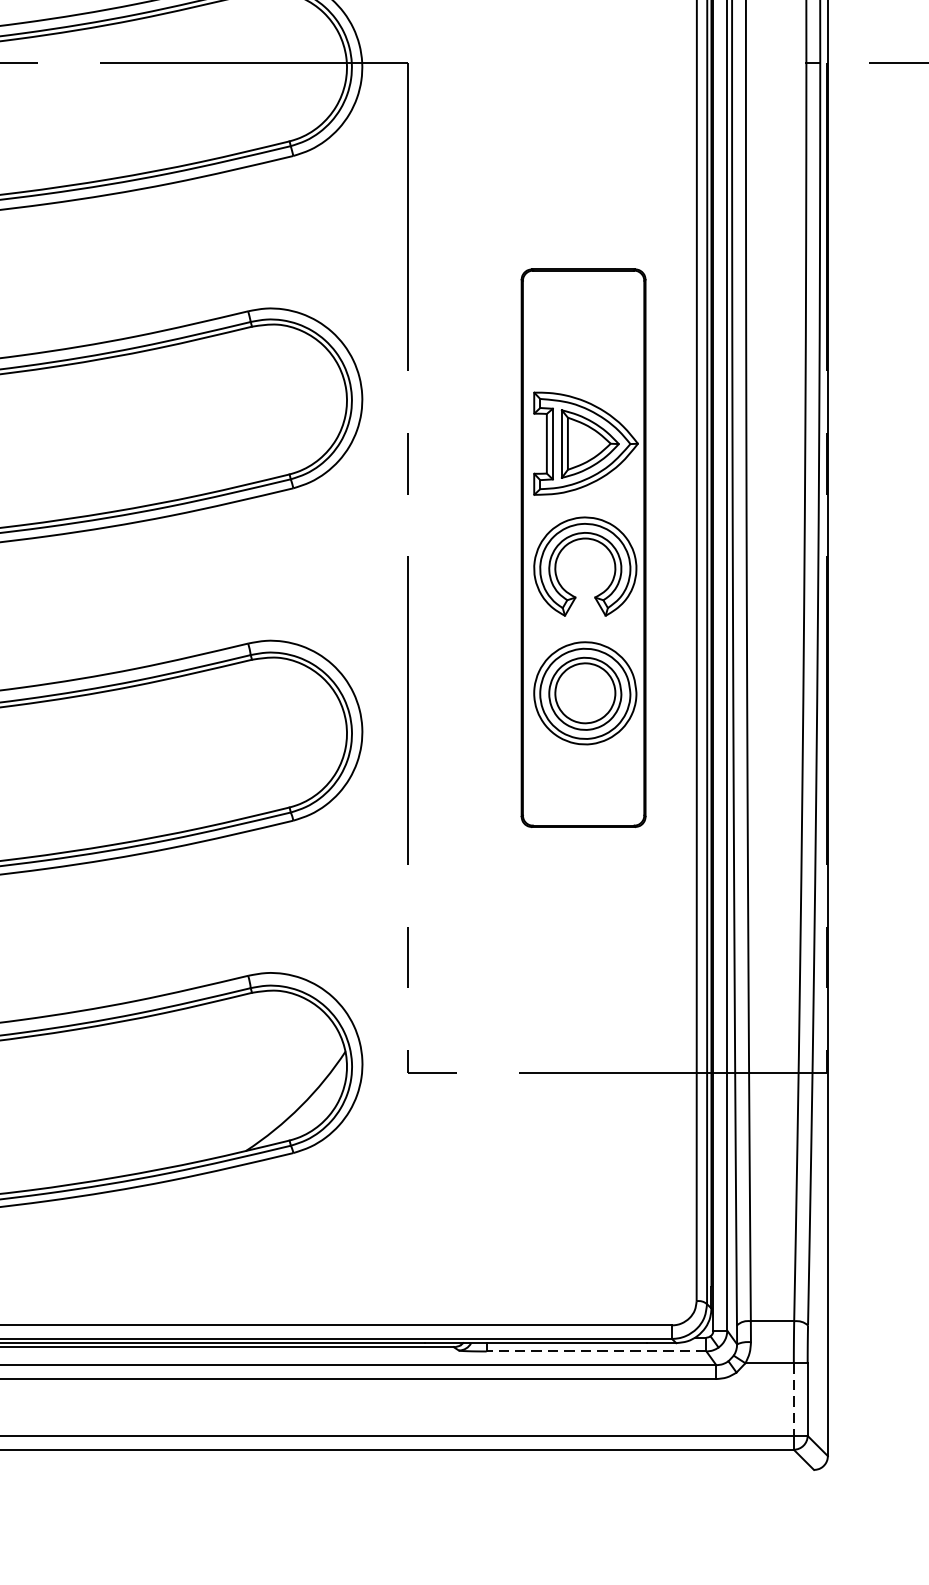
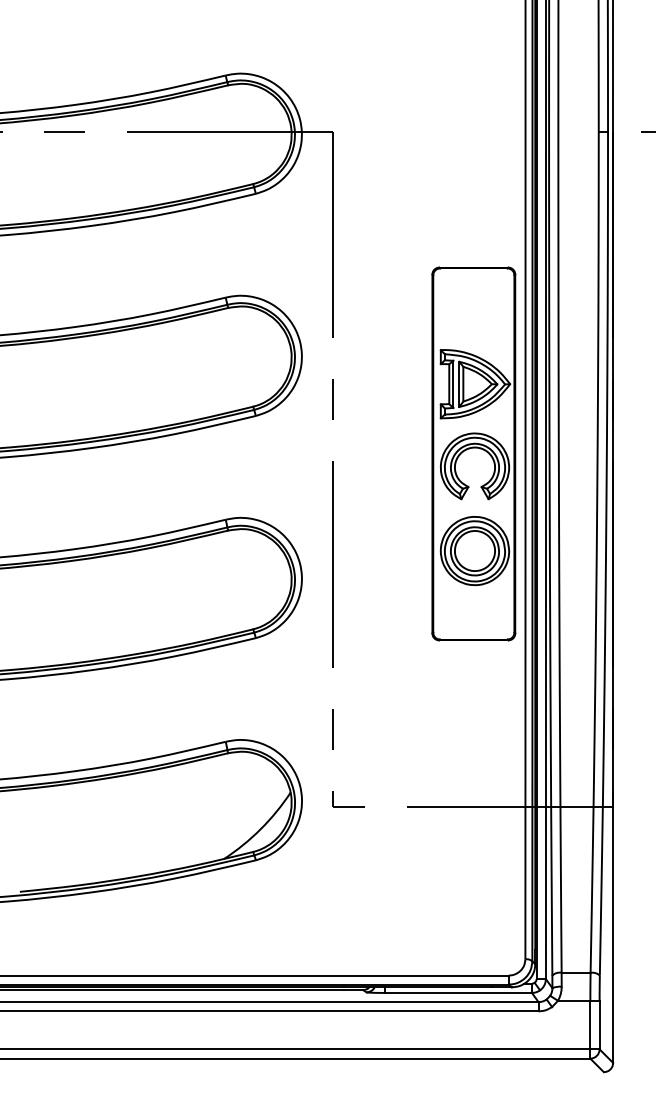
part: (583, 547) -> (473, 453), moved
line: (595, 1350) -> (457, 992), dashed -> solid
line: (794, 1400) -> (590, 1025), dashed -> solid

